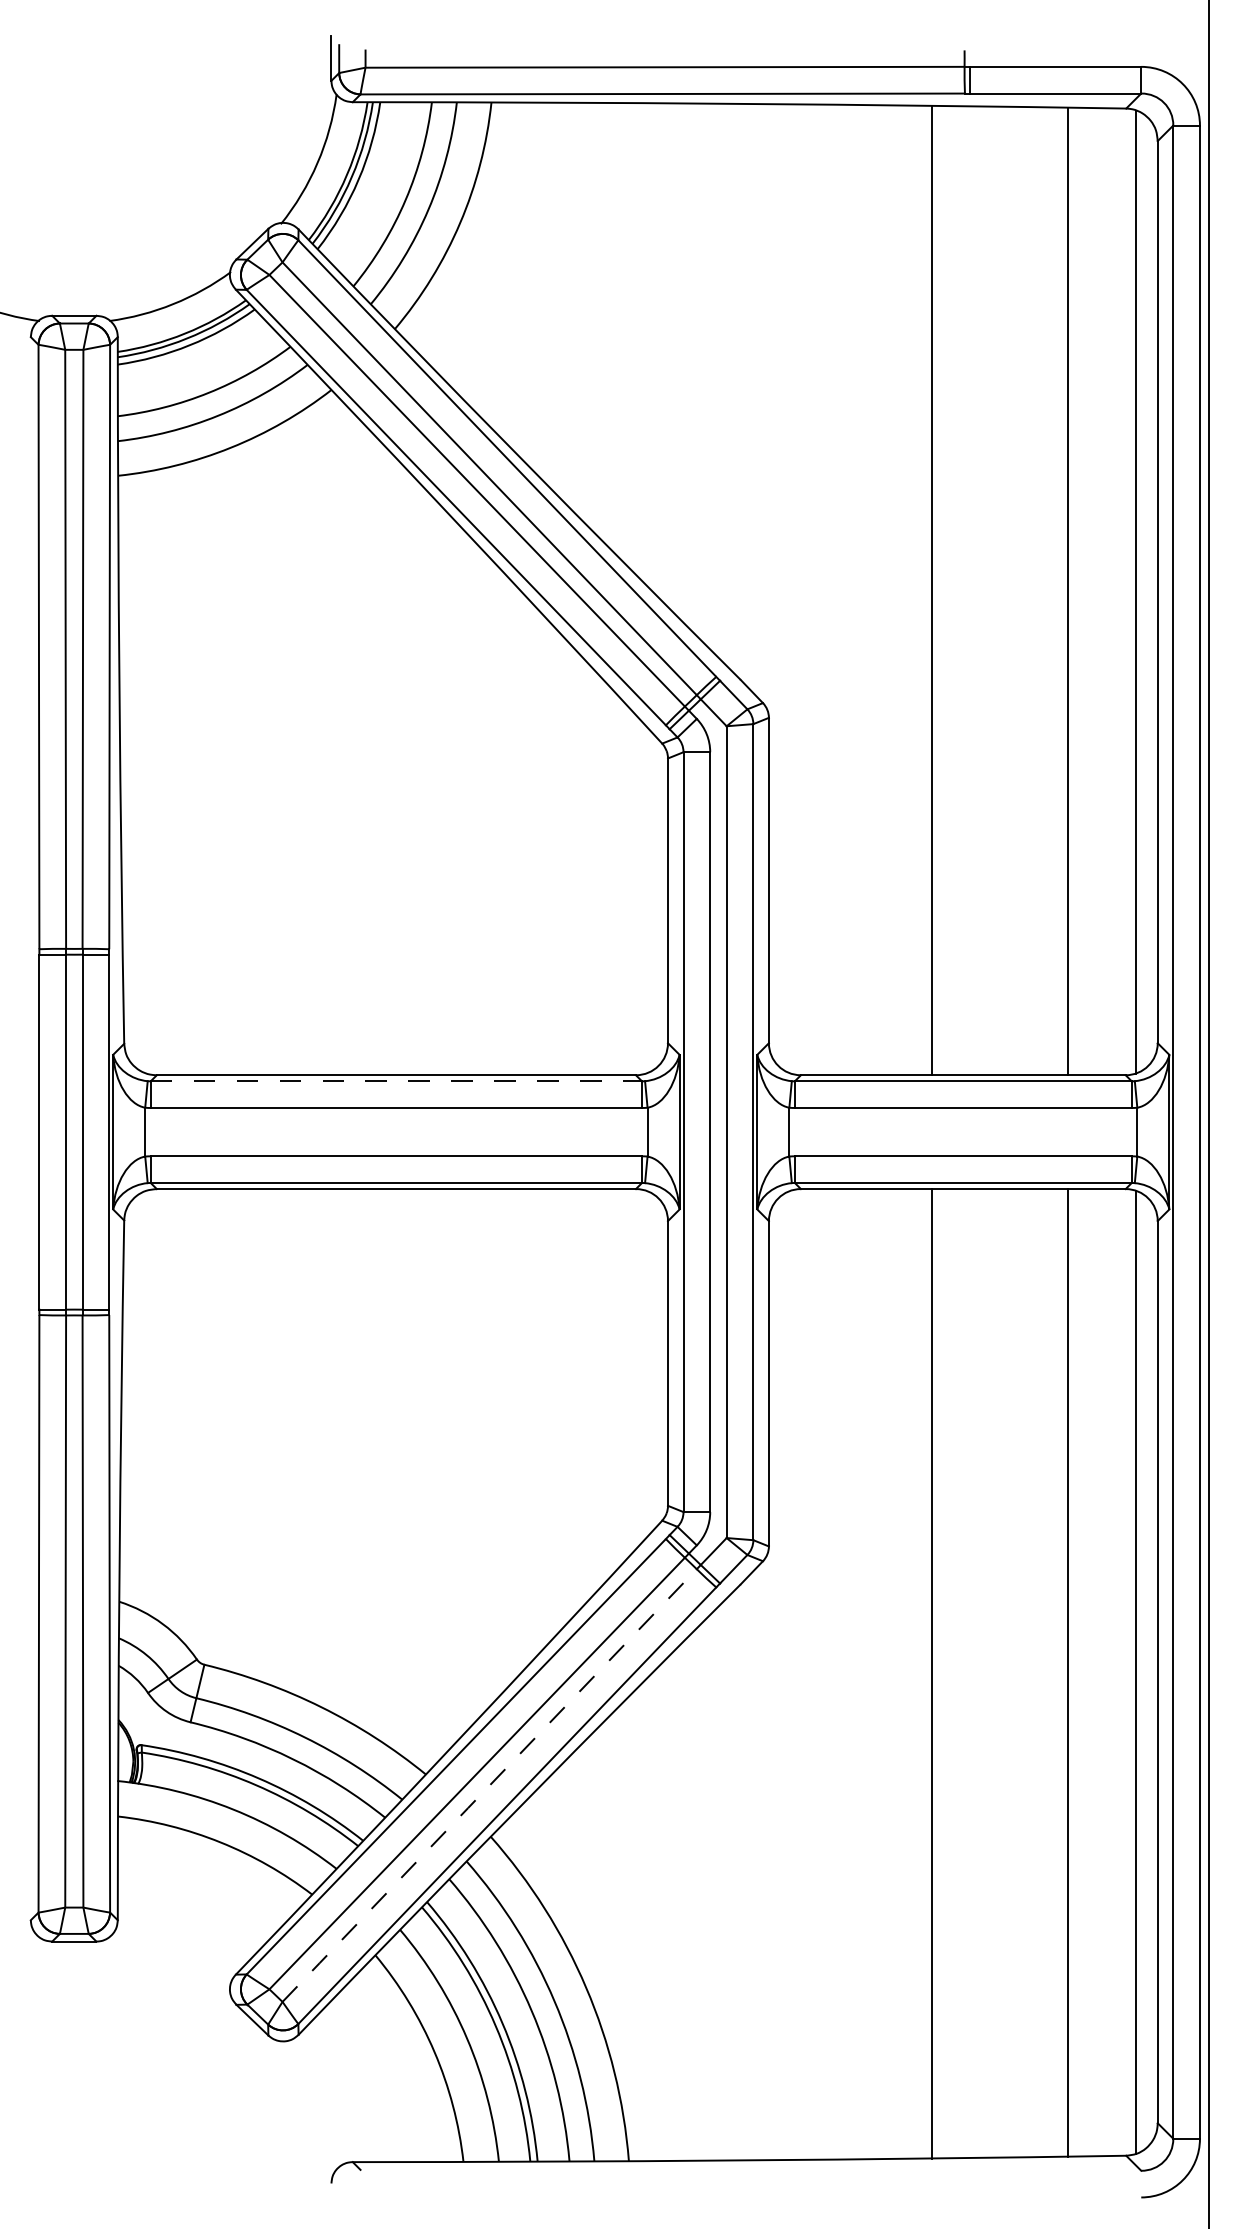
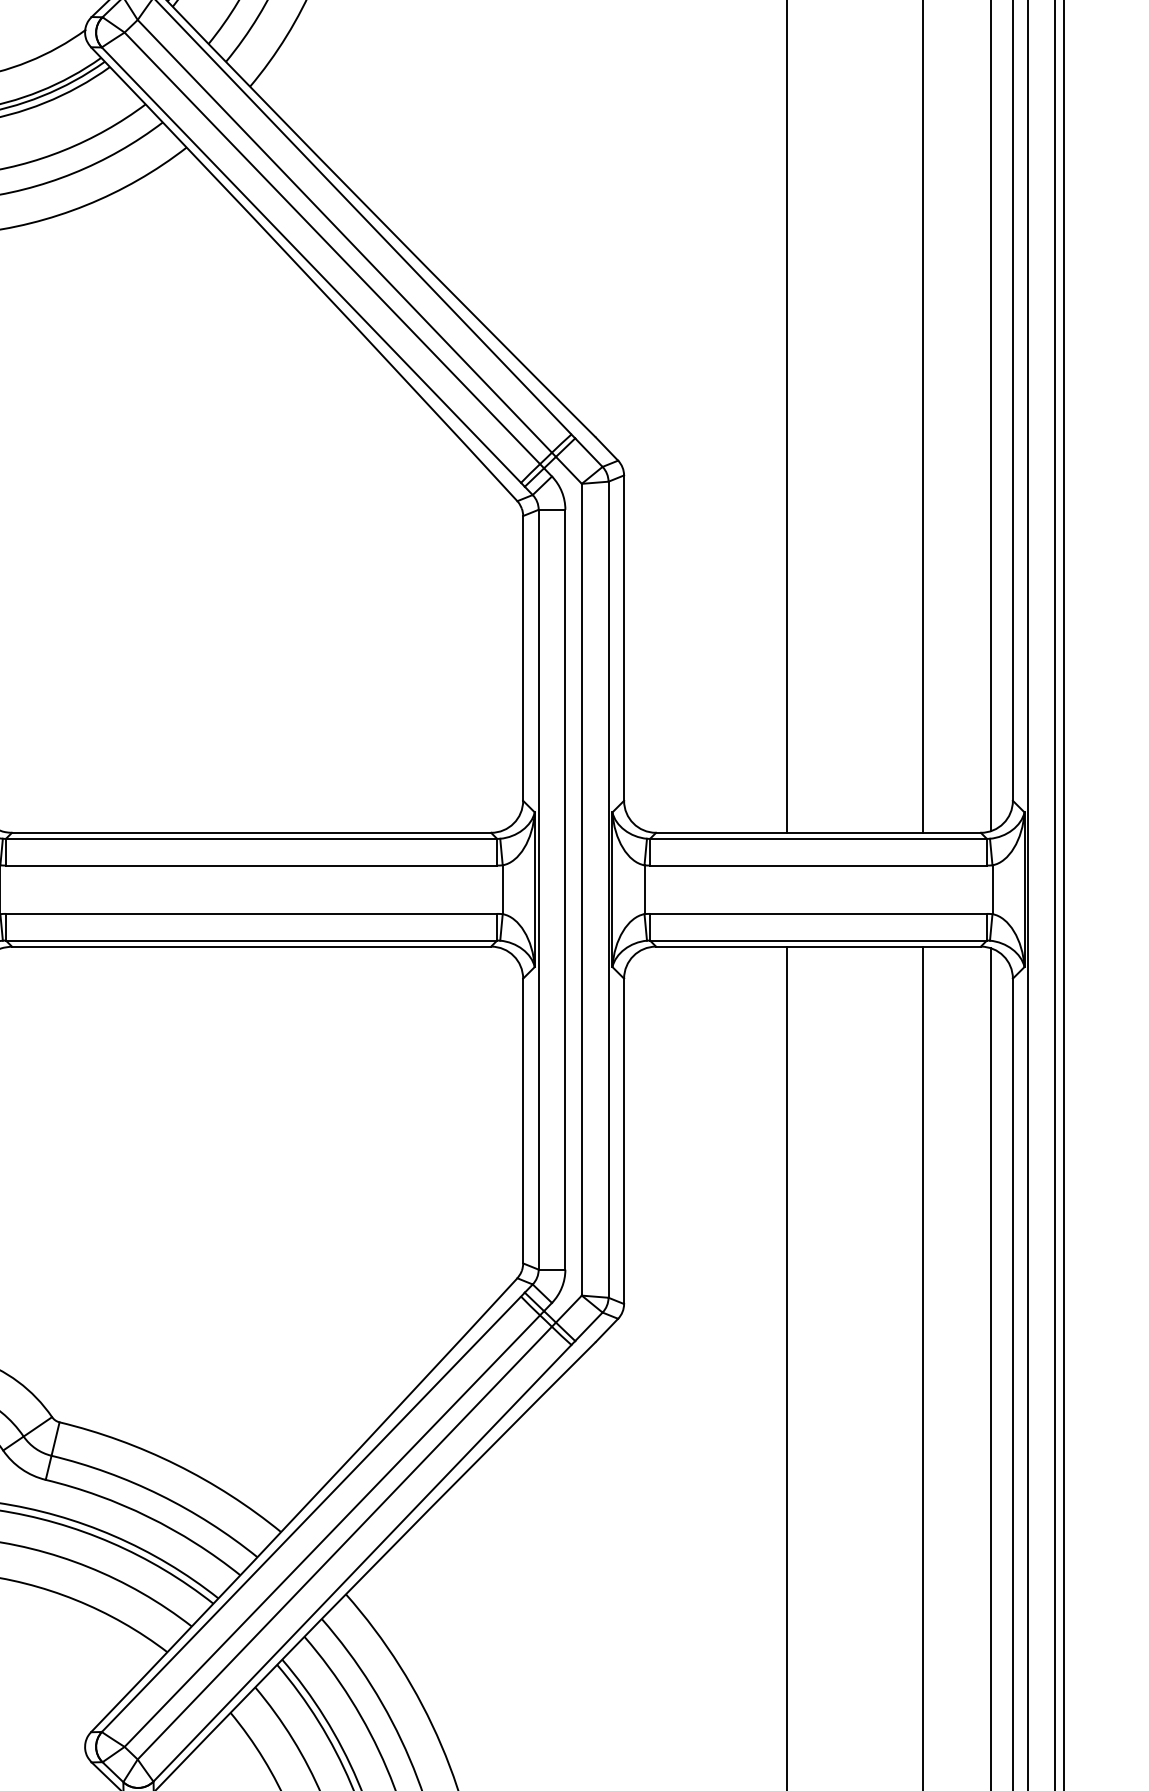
line: (396, 1081) -> (251, 839), dashed -> solid
line: (488, 1786) -> (343, 1544), dashed -> solid

